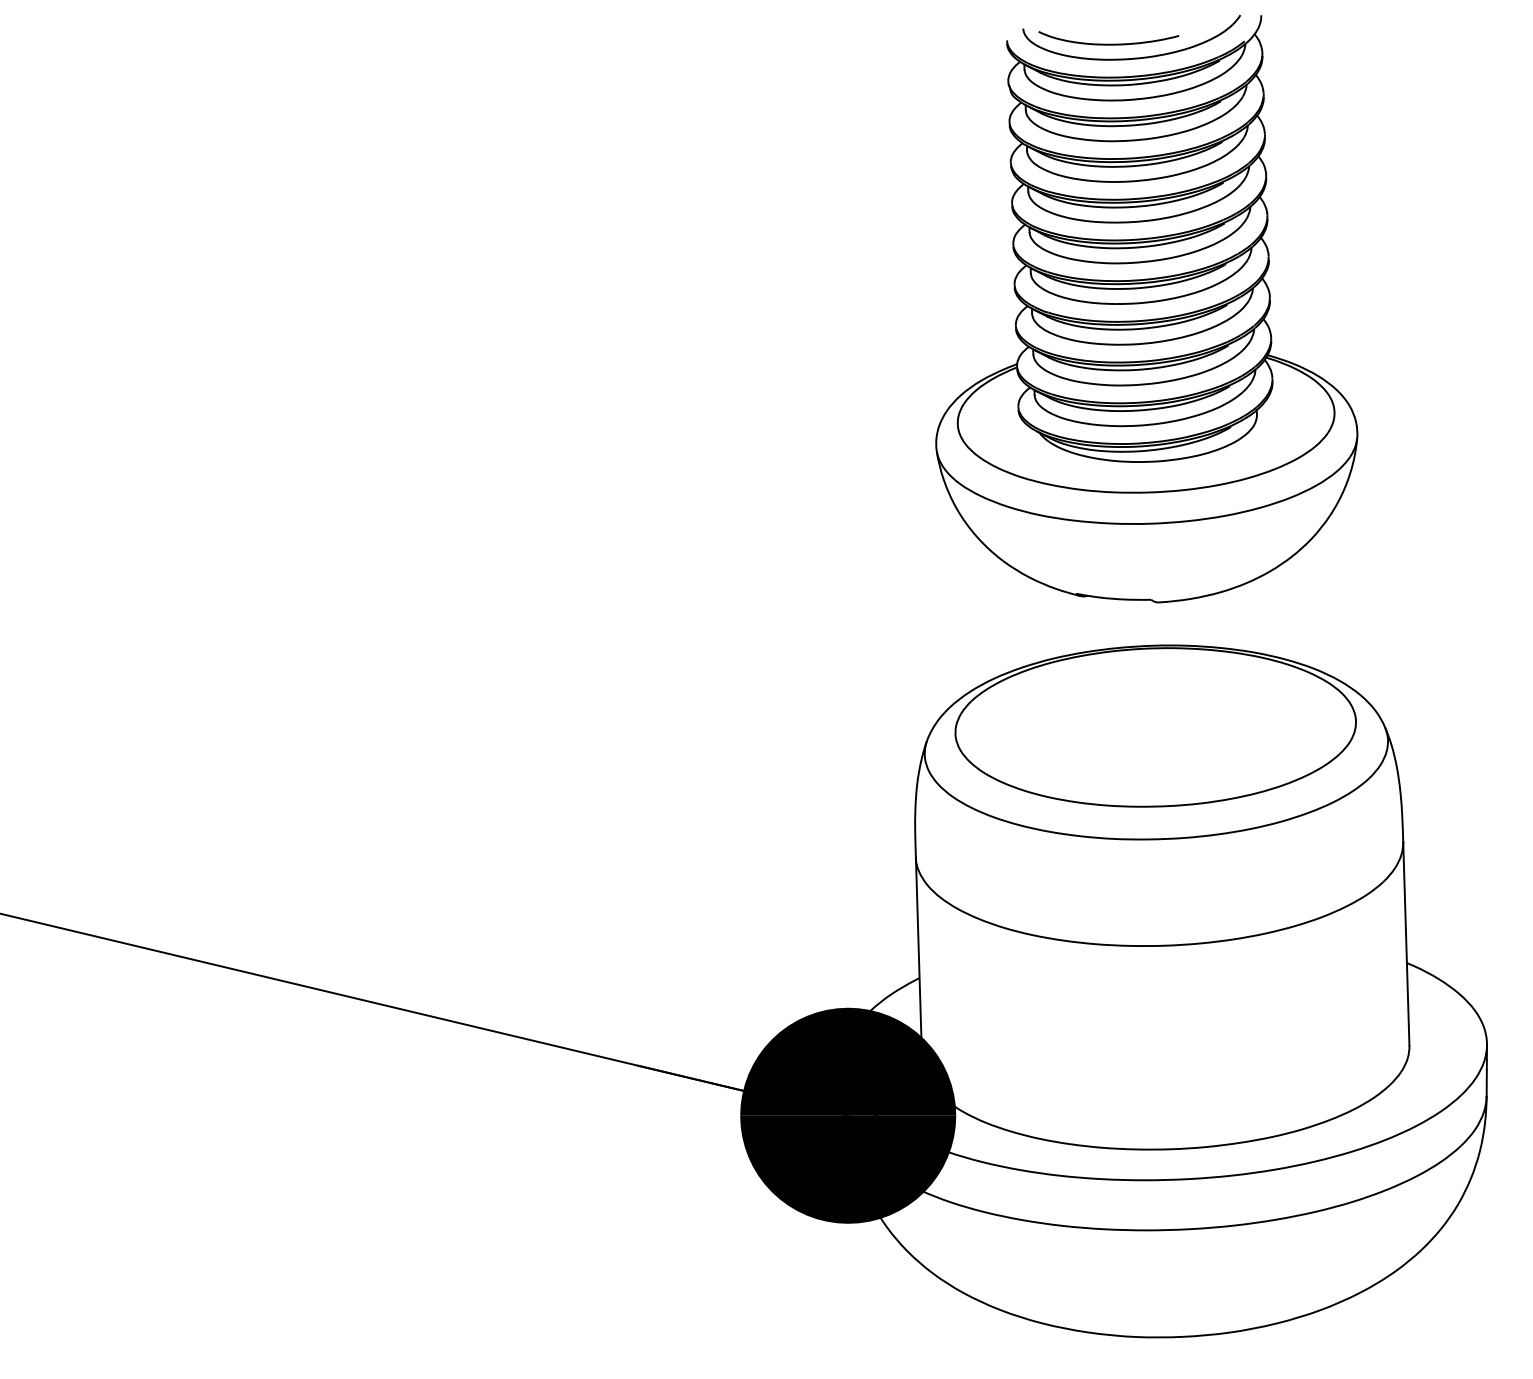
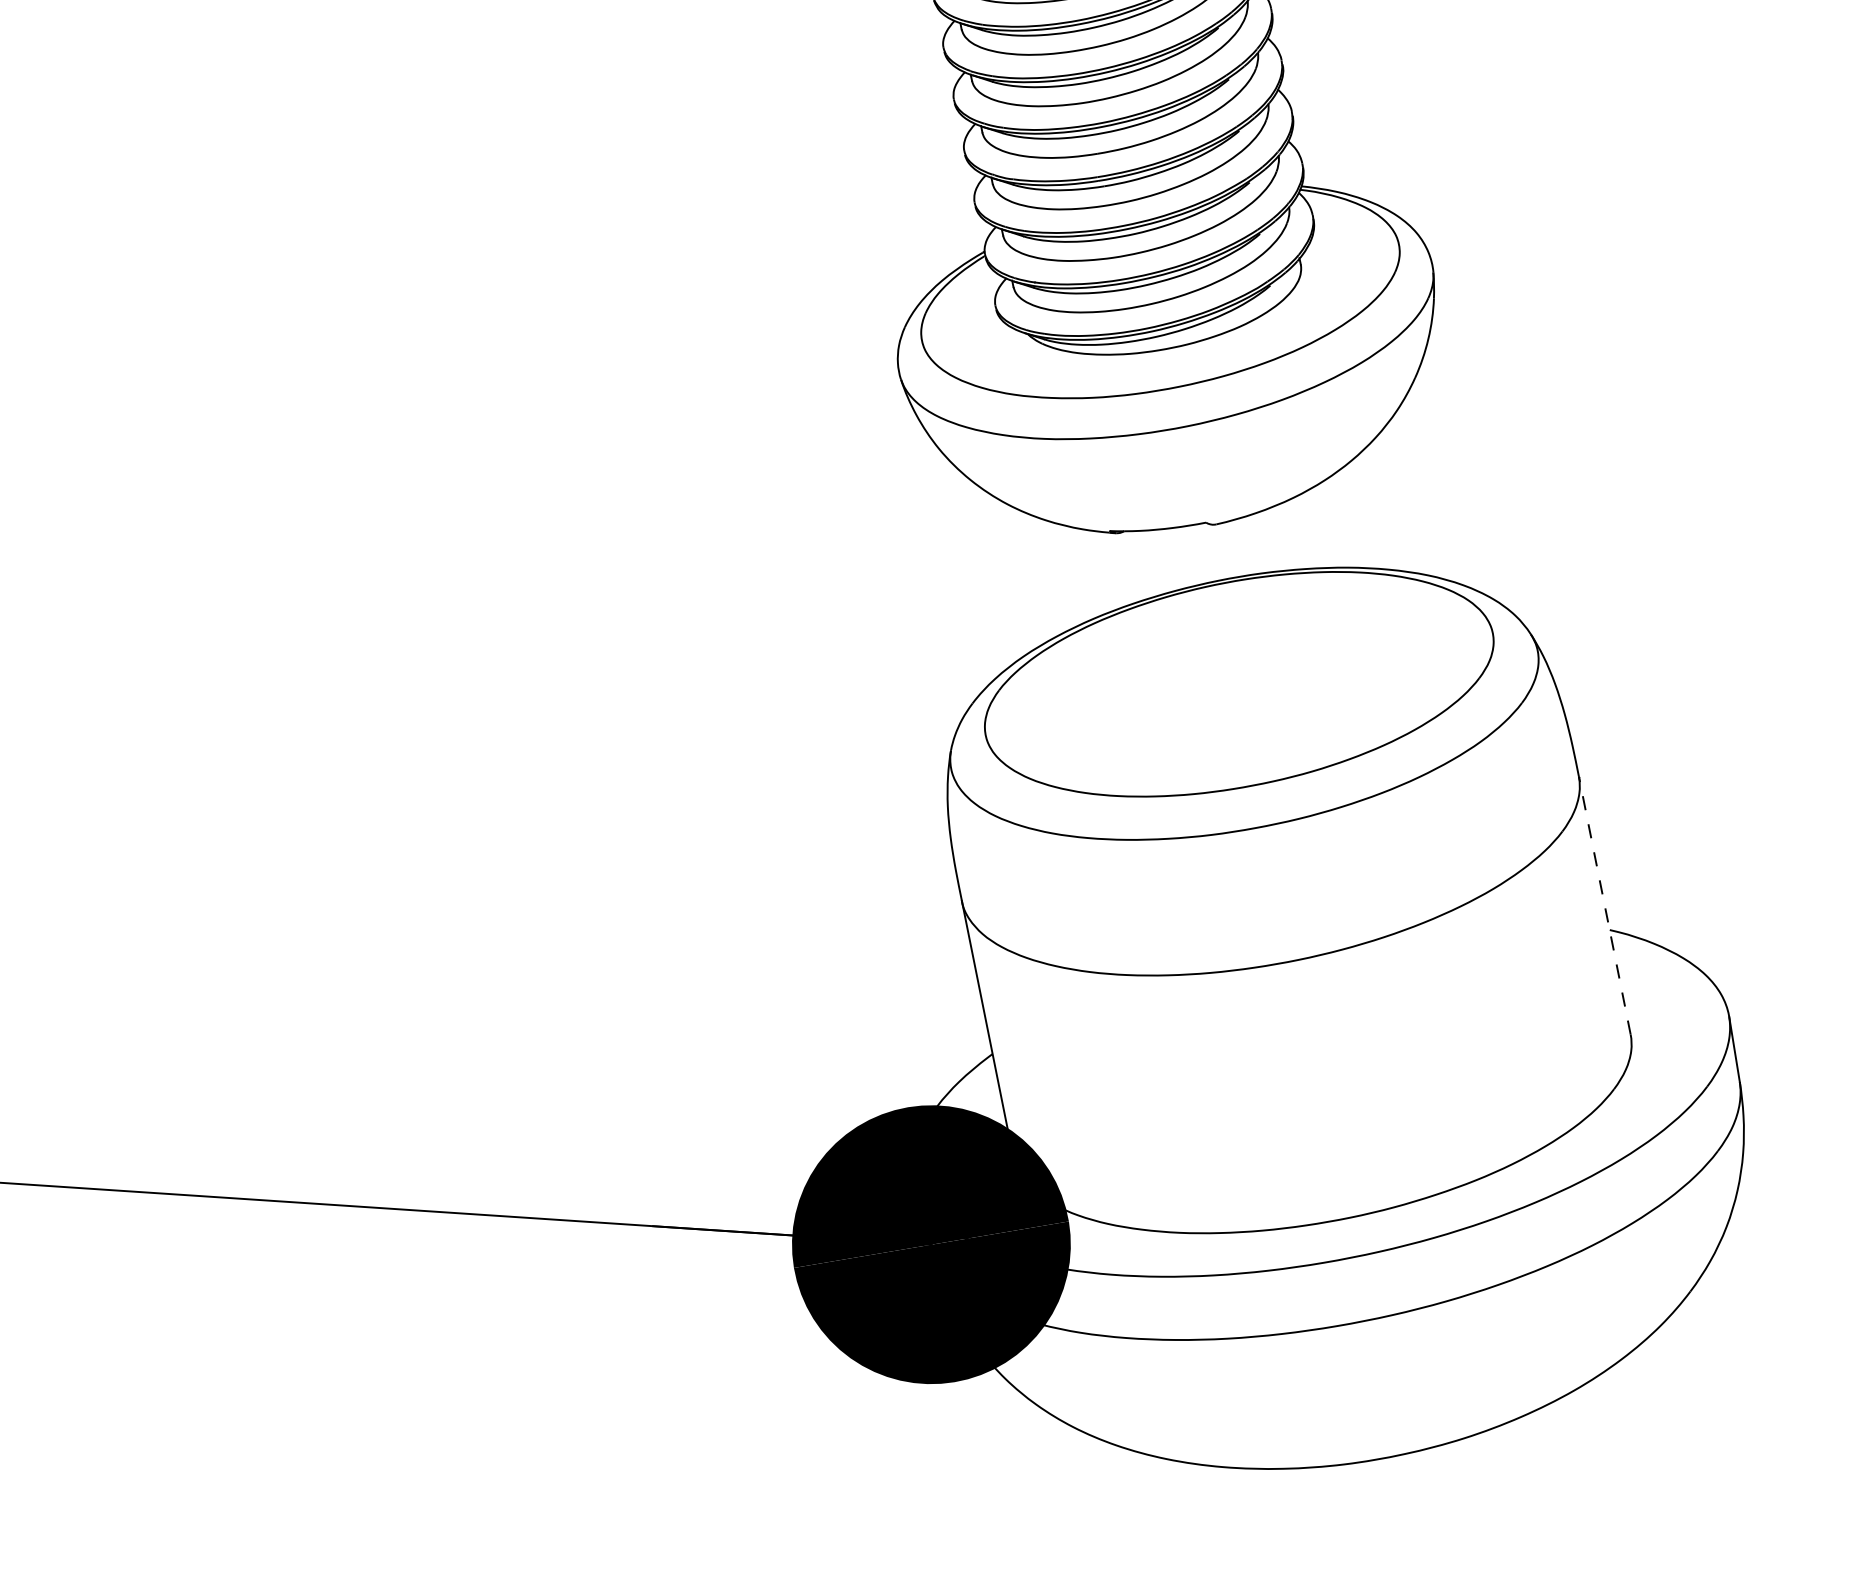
line: (1406, 943) -> (1604, 905), solid -> dashed

